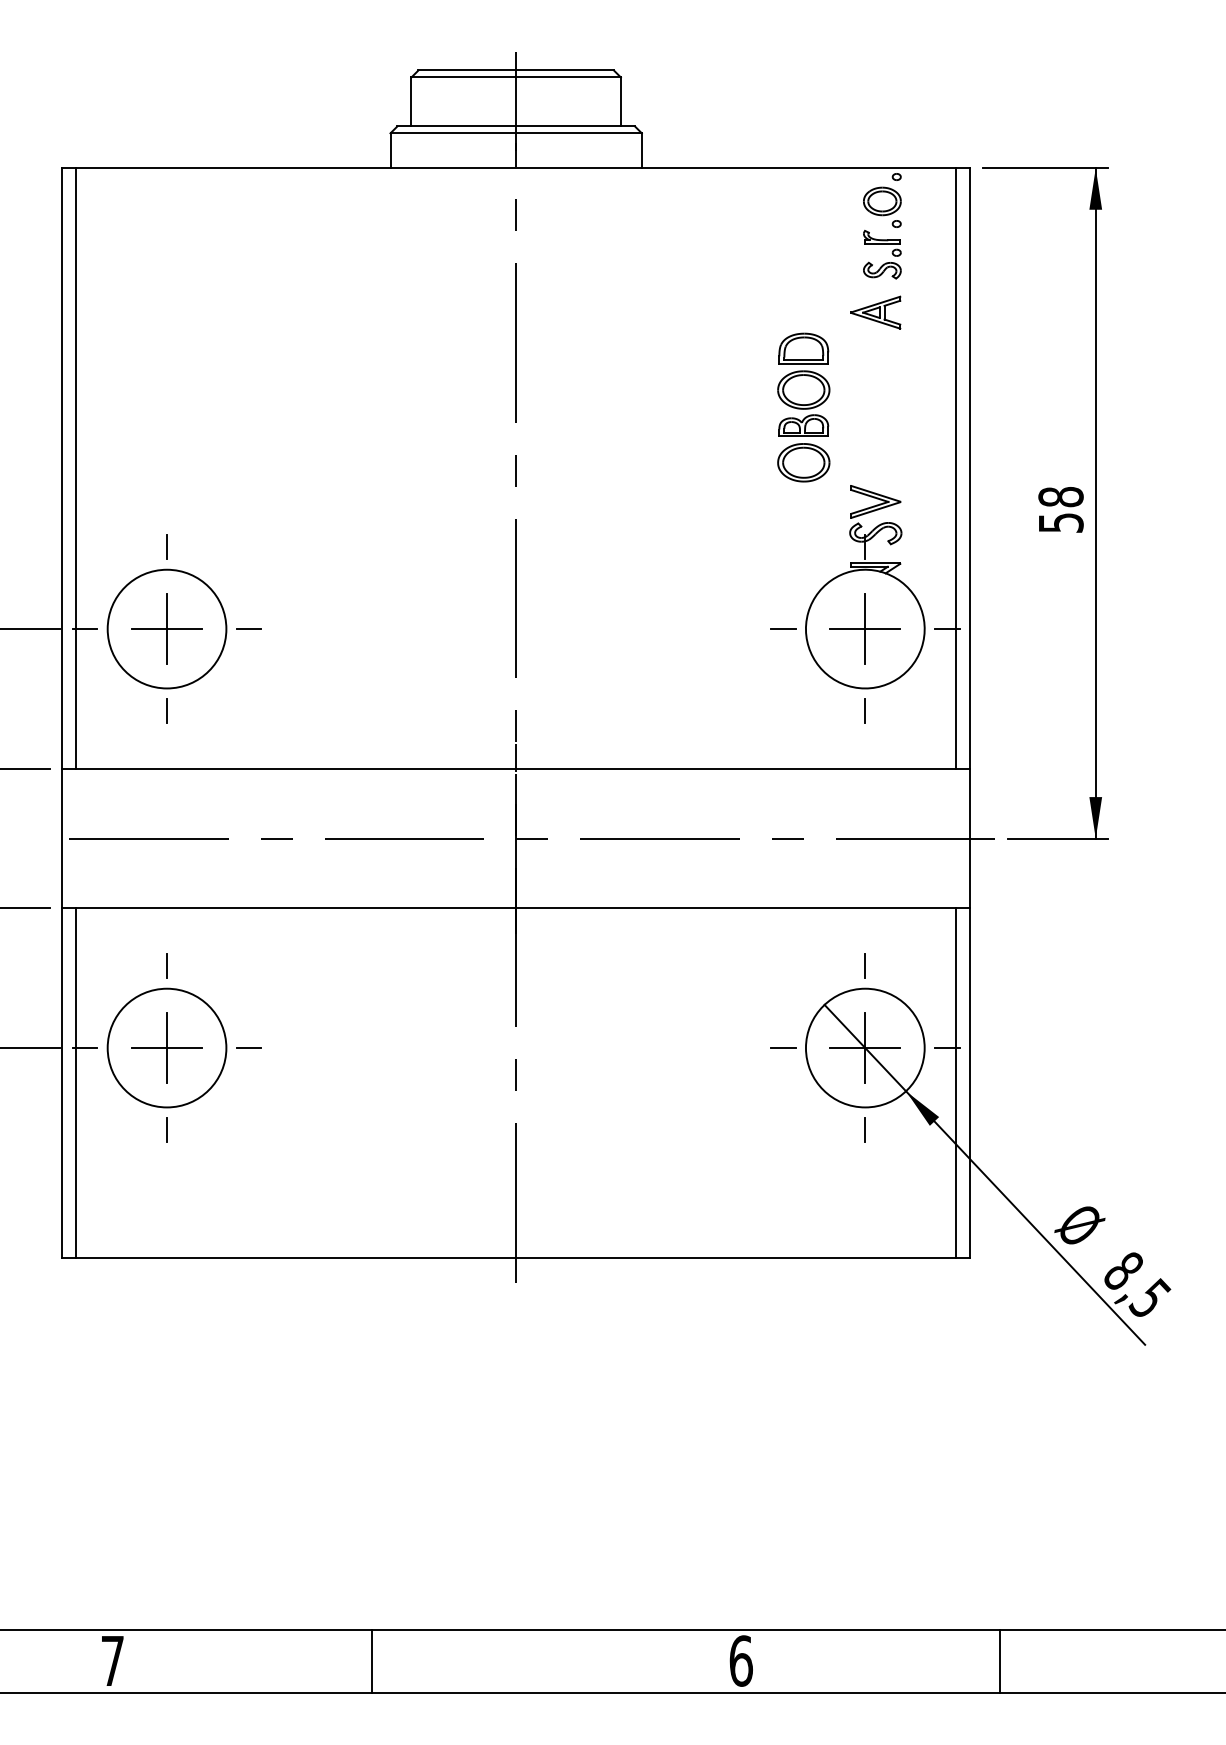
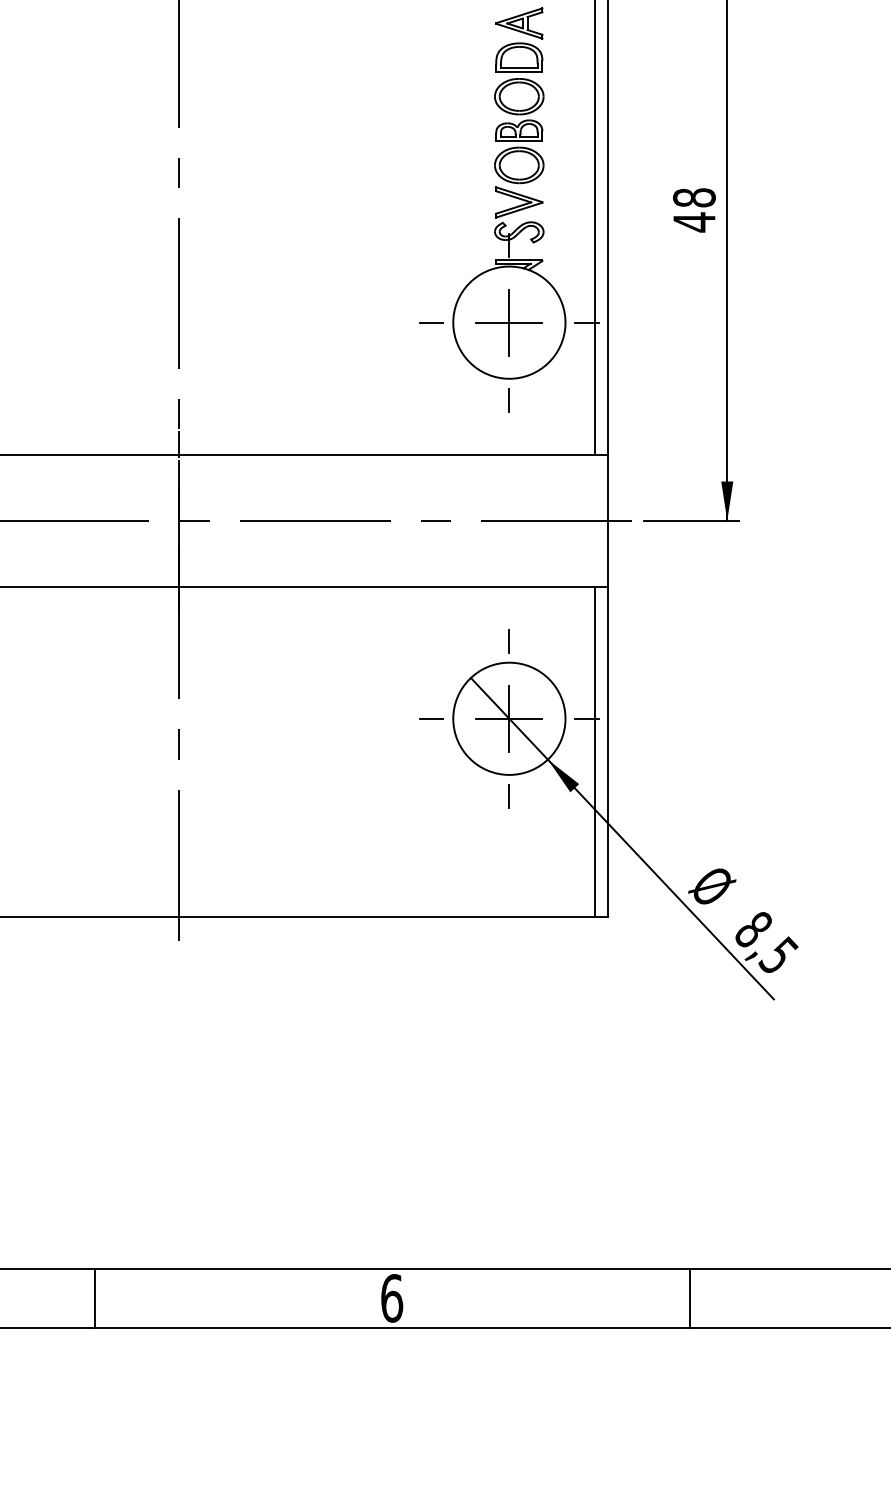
part: (803, 407) -> (519, 113), moved
text: (1061, 522) -> (694, 221), 58 -> 48
line: (371, 1660) -> (95, 1297), moved
line: (1000, 1660) -> (690, 1297), moved

